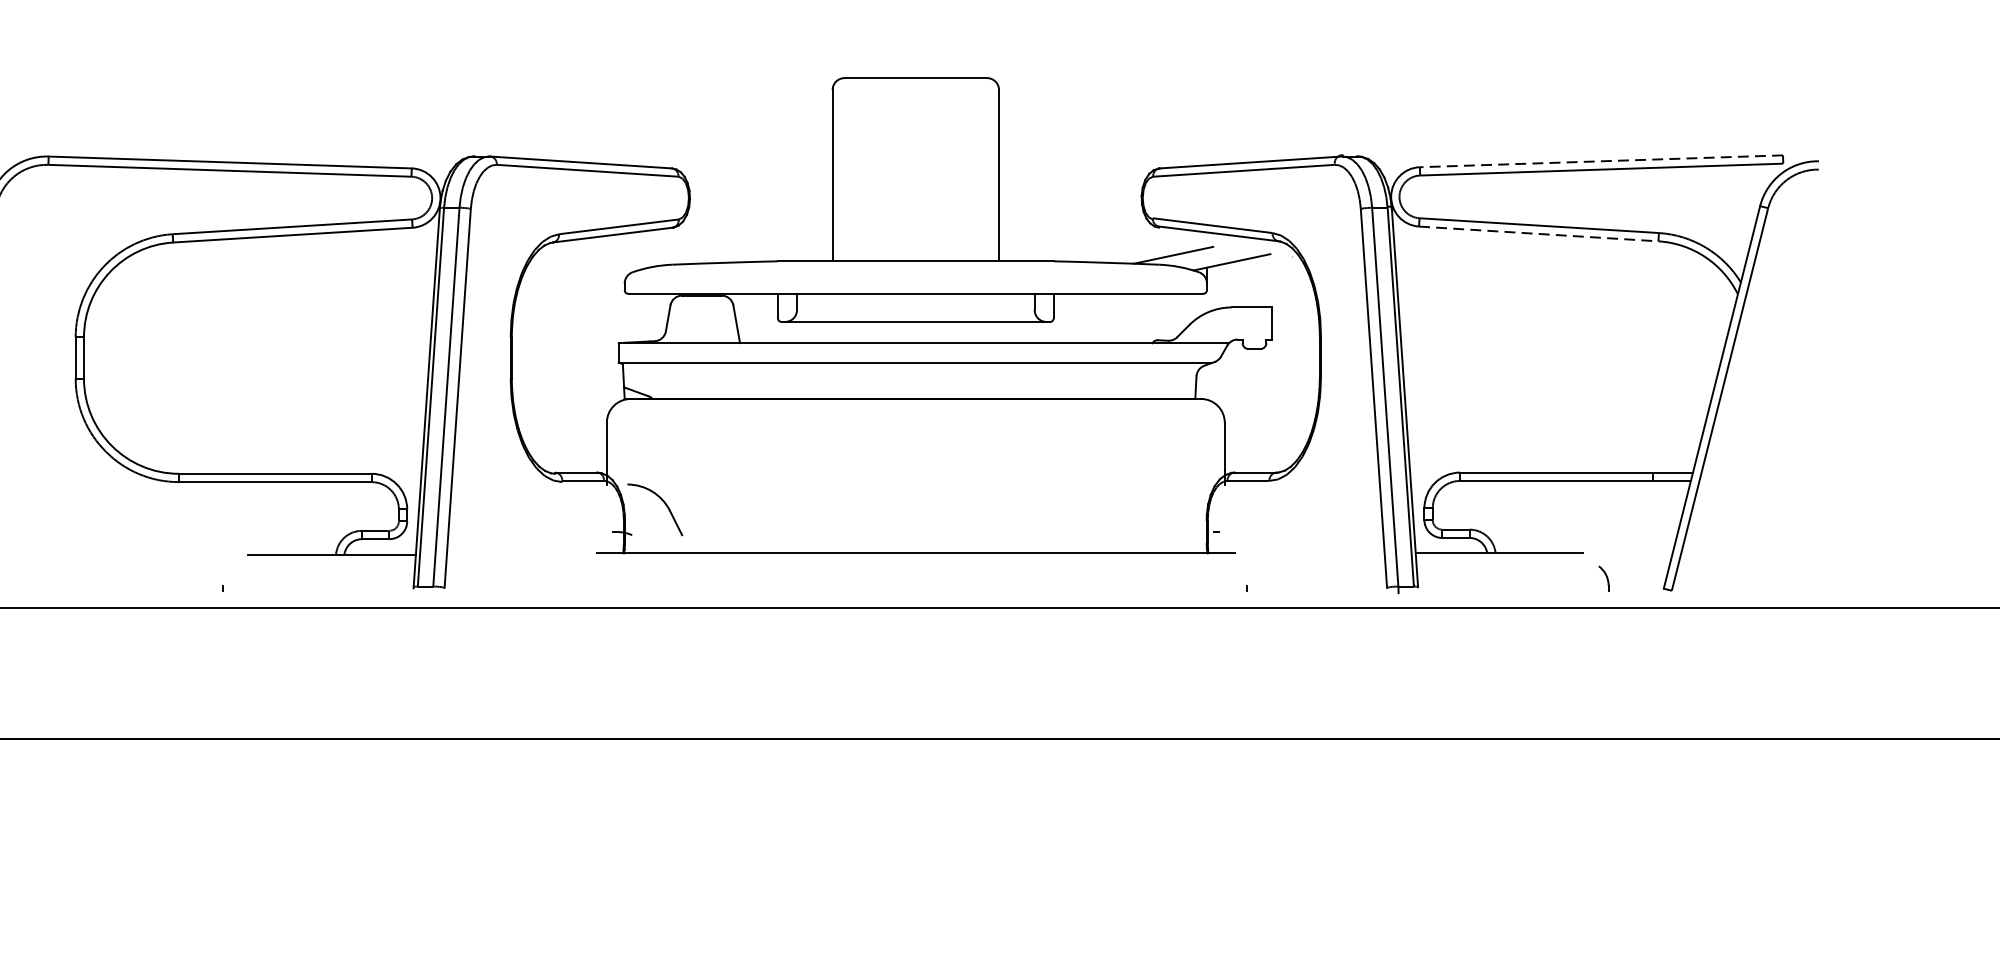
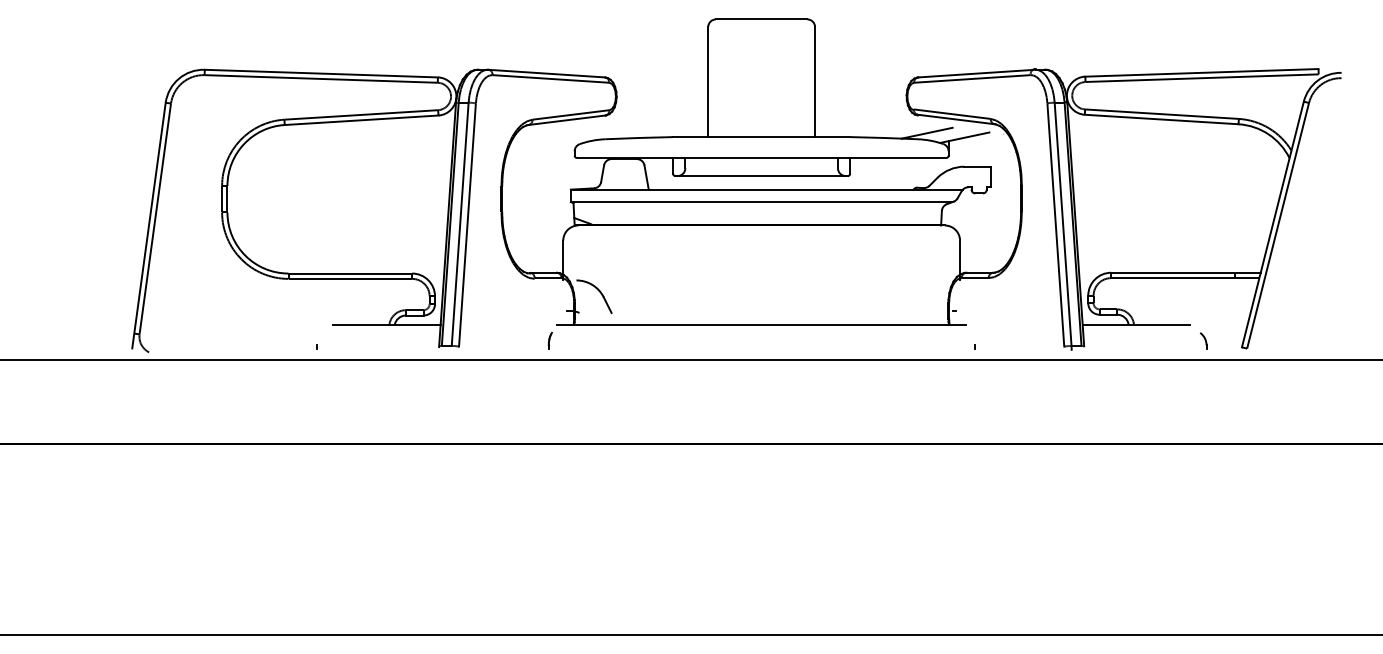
line: (1600, 160) -> (1201, 72), dashed -> solid
line: (1540, 233) -> (1162, 119), dashed -> solid
part: (585, 578) -> (549, 340), added

